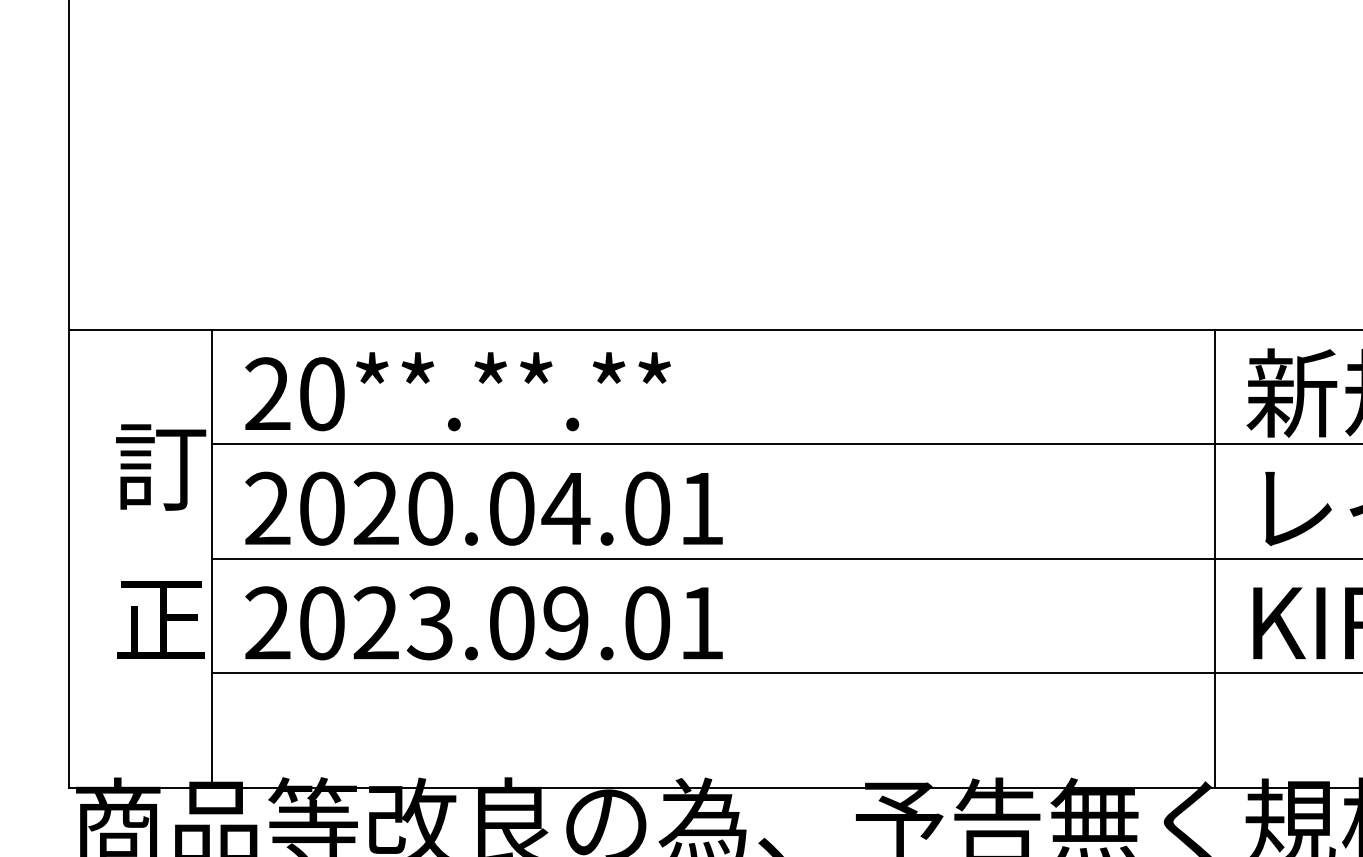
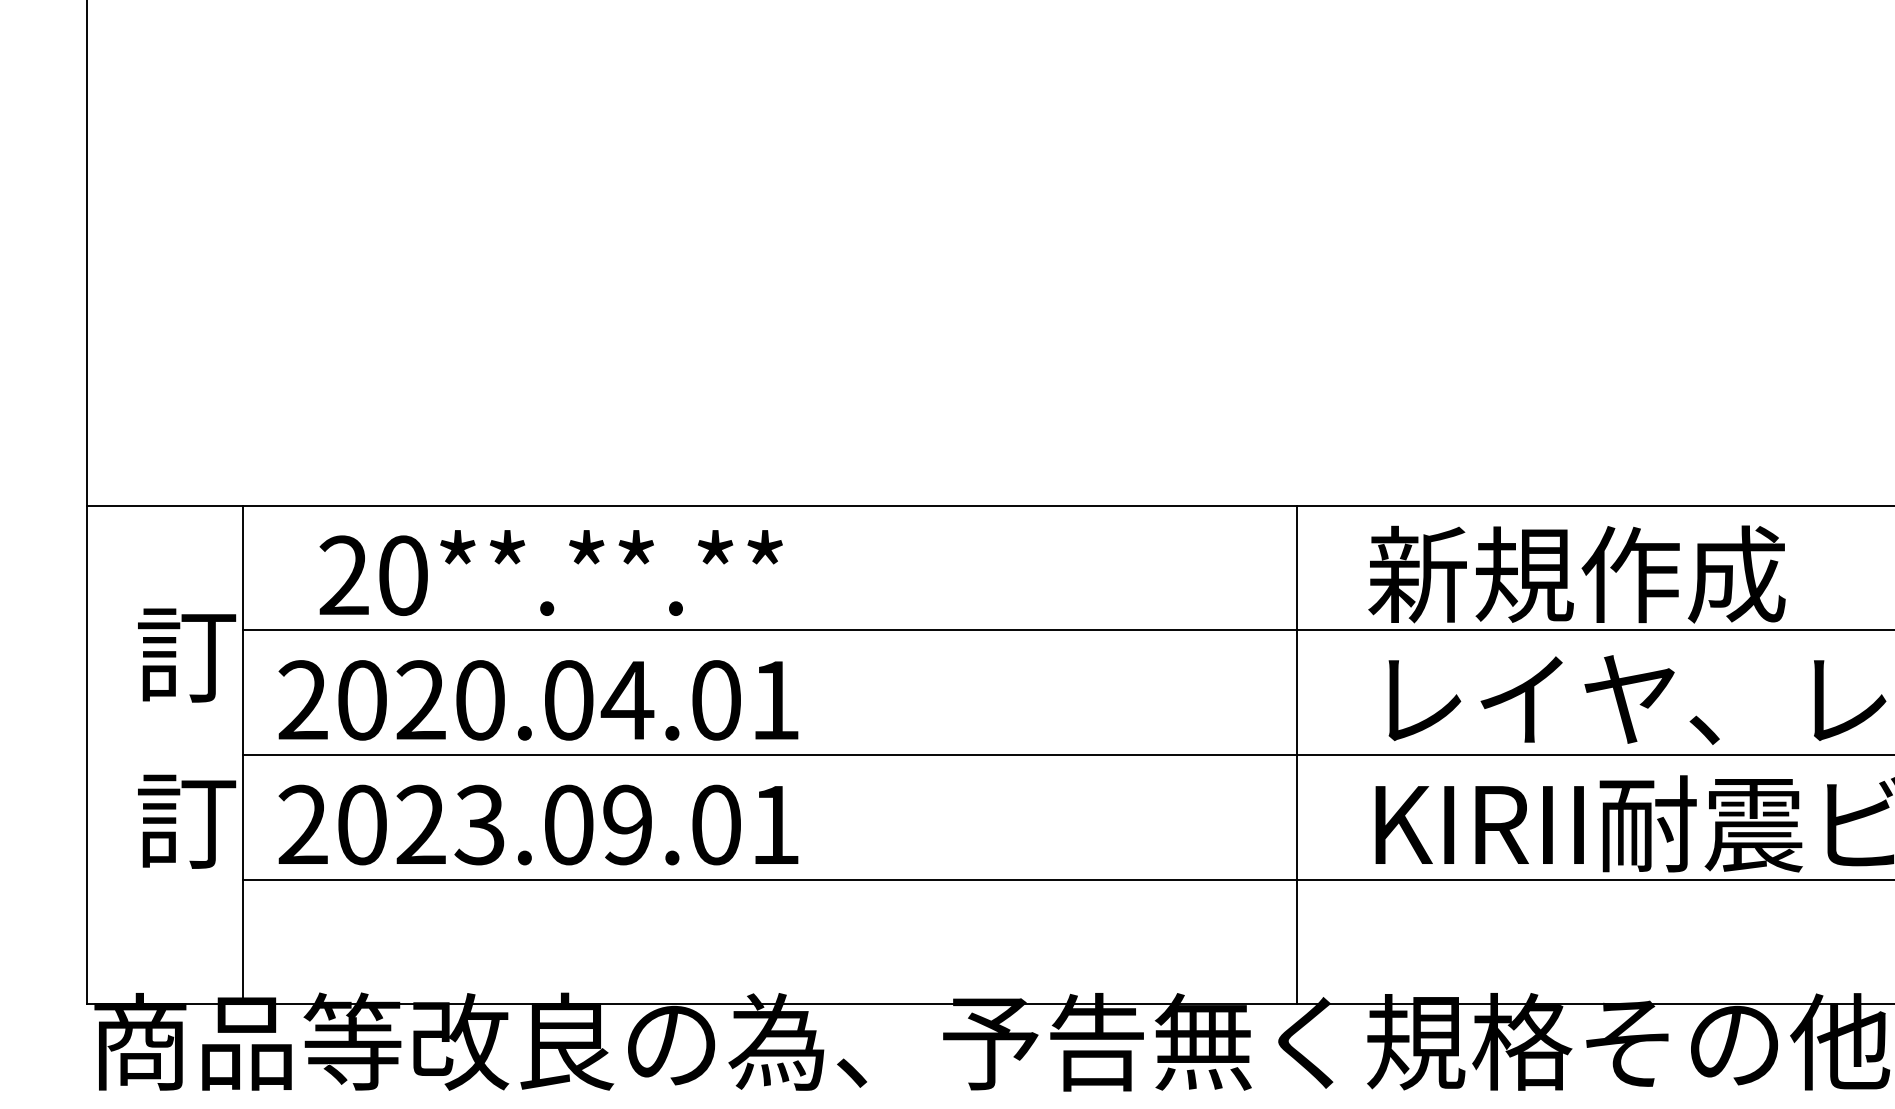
text: (457, 391) -> (550, 572), moved
line: (1214, 558) -> (1296, 754), moved
text: (161, 620) -> (187, 821), 正 -> 訂

